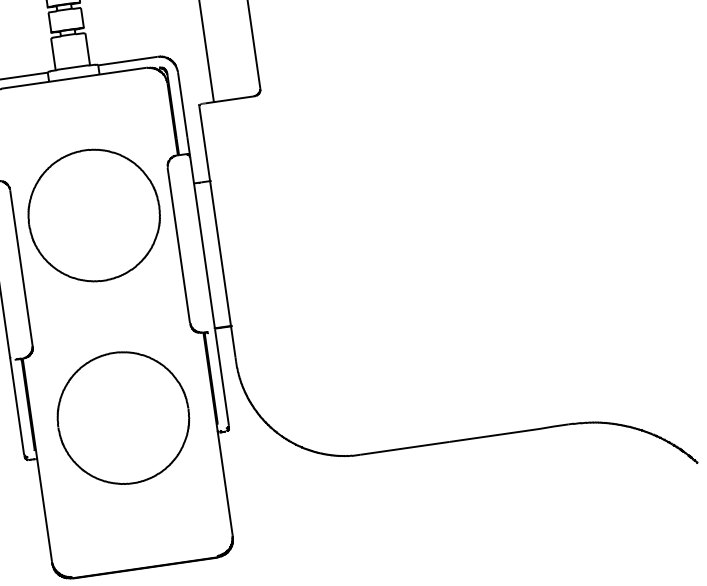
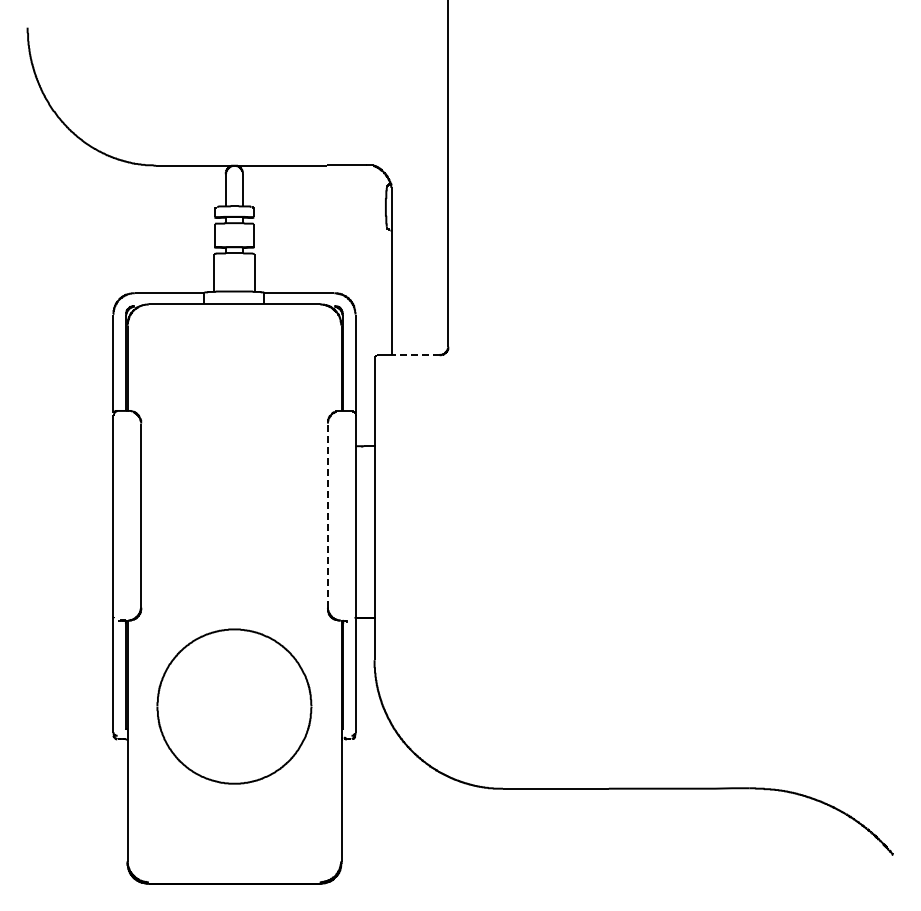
line: (235, 99) -> (417, 355), solid -> dashed
part: (94, 215) -> (234, 466), removed
line: (178, 245) -> (327, 515), solid -> dashed

